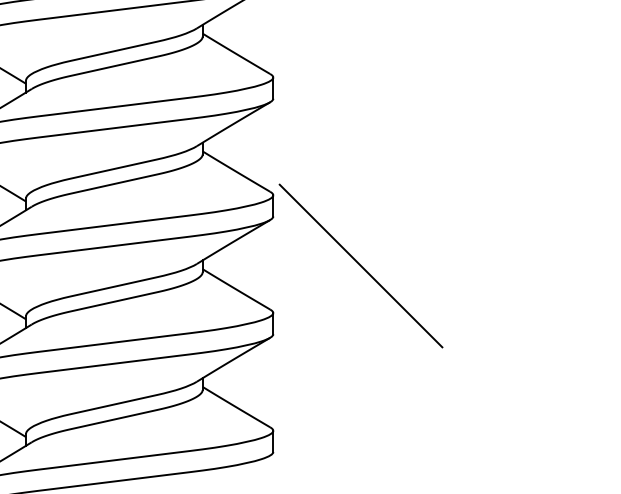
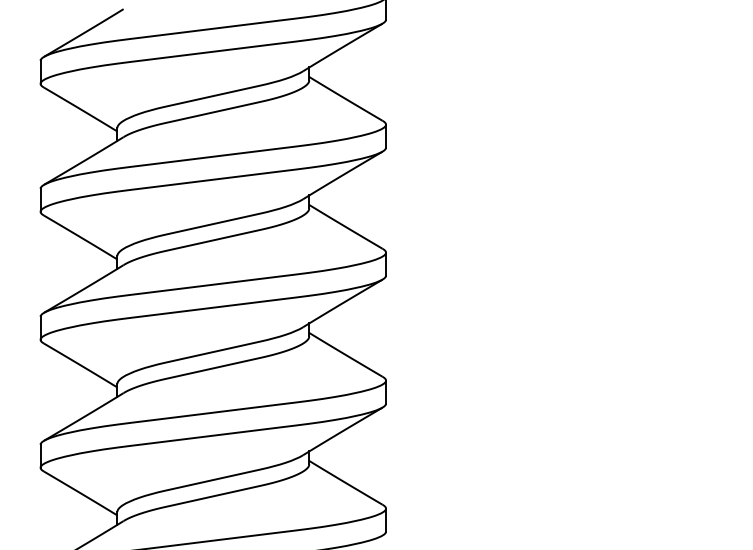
hatch: (361, 266) -> (481, 329), removed

